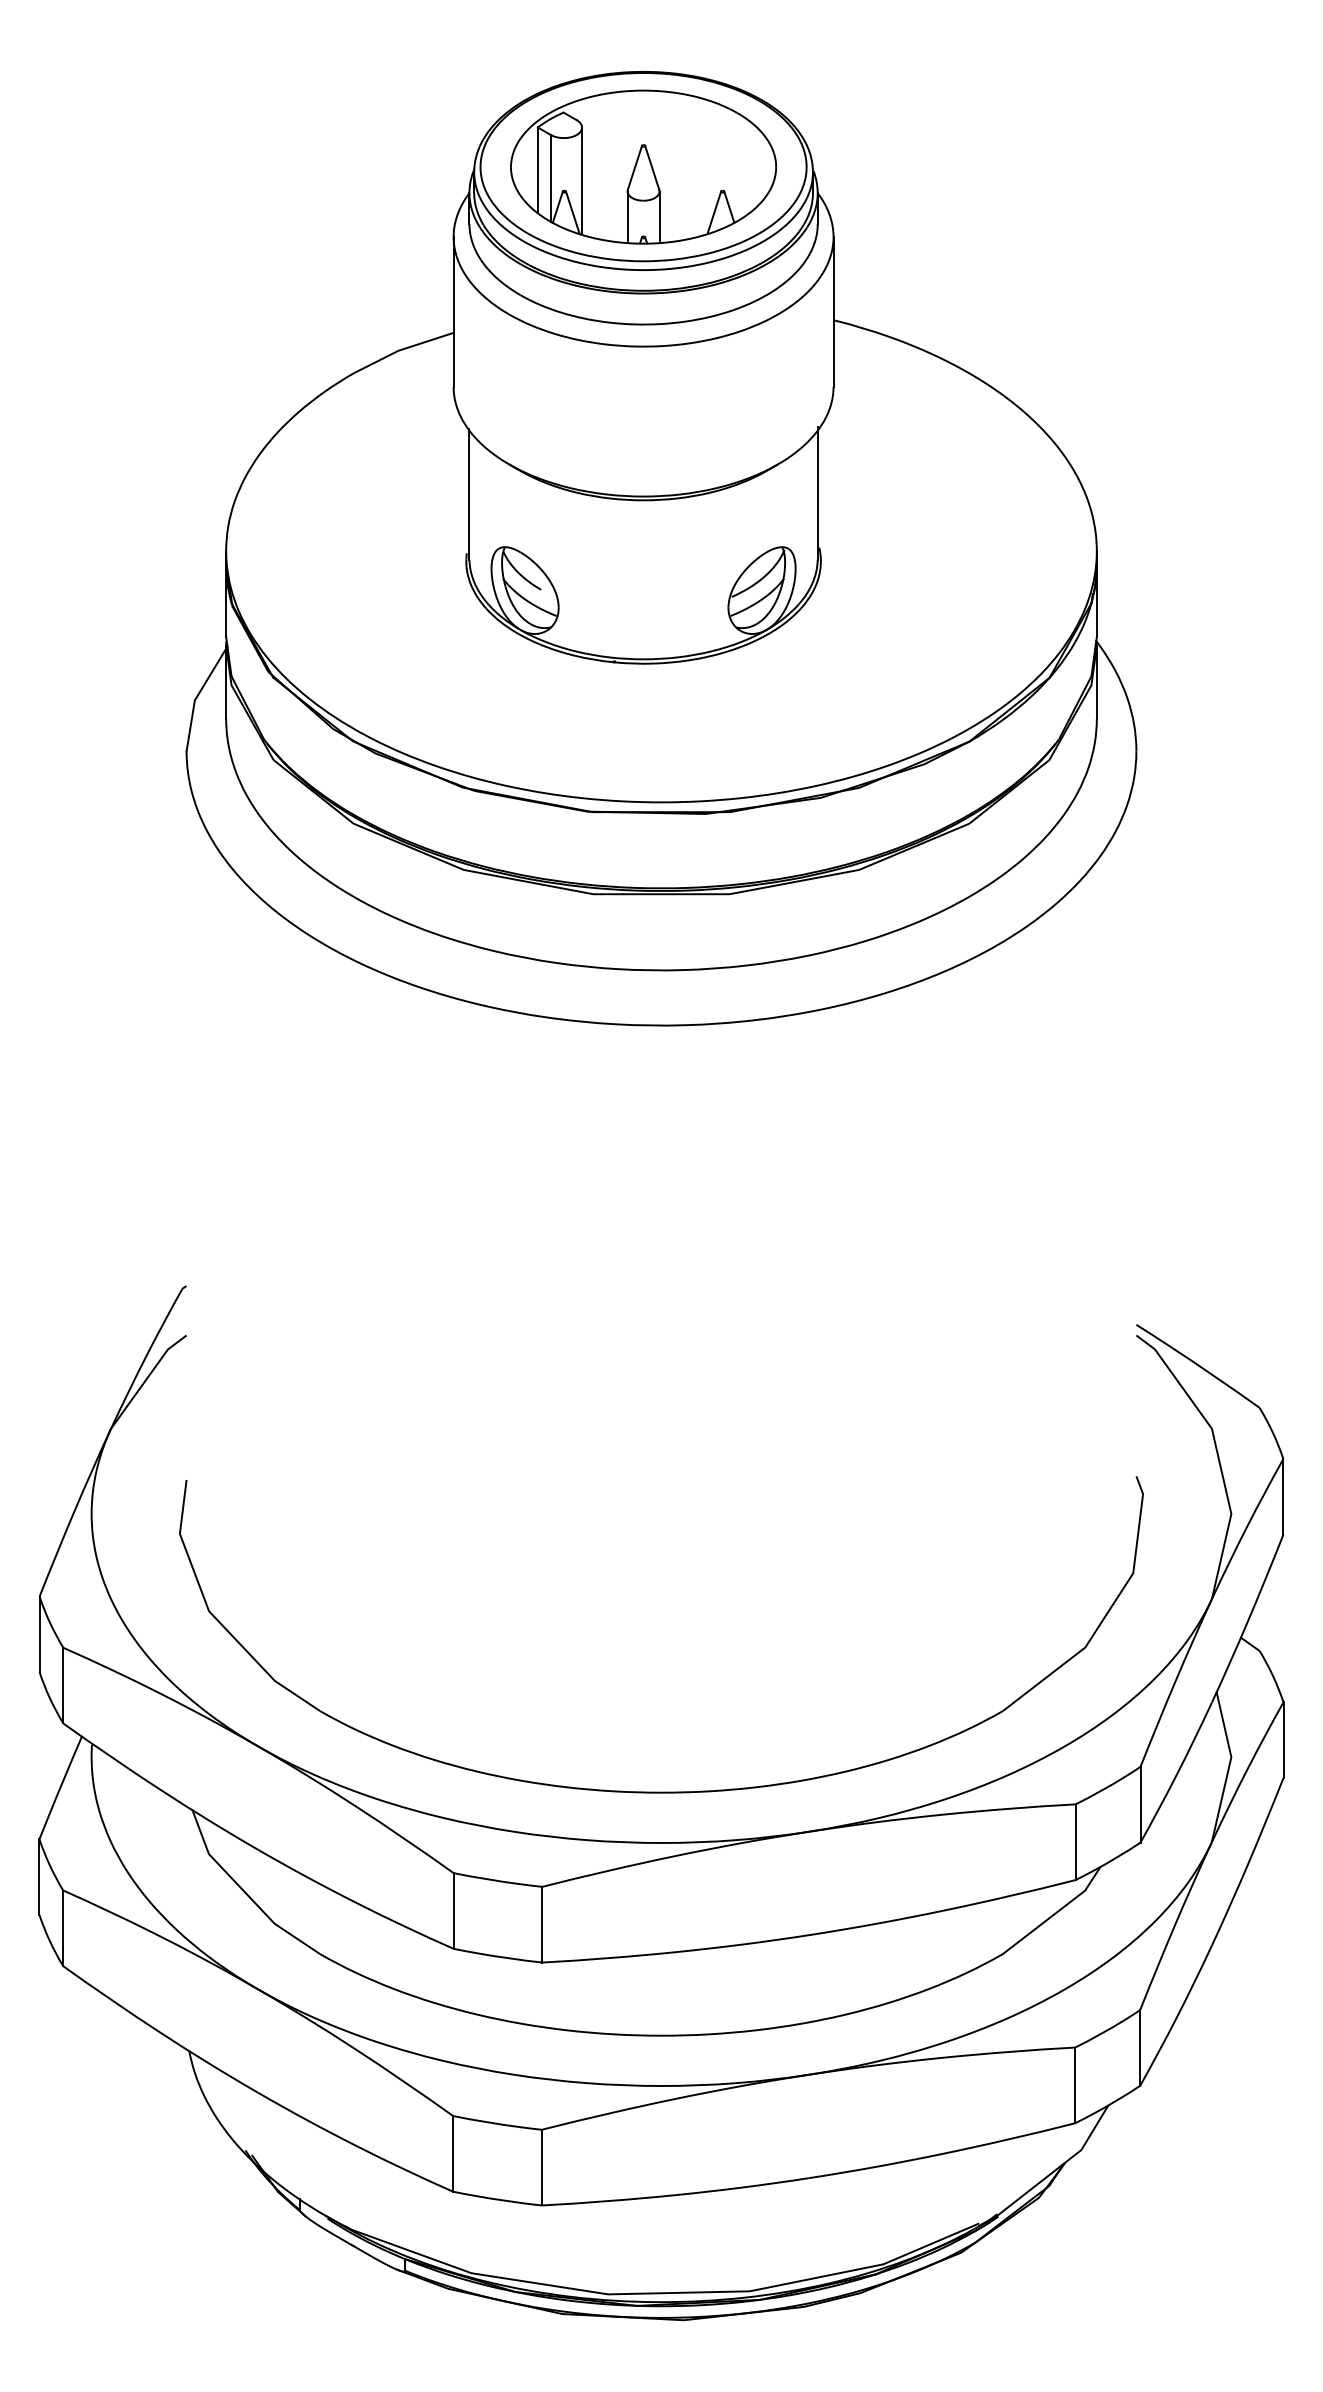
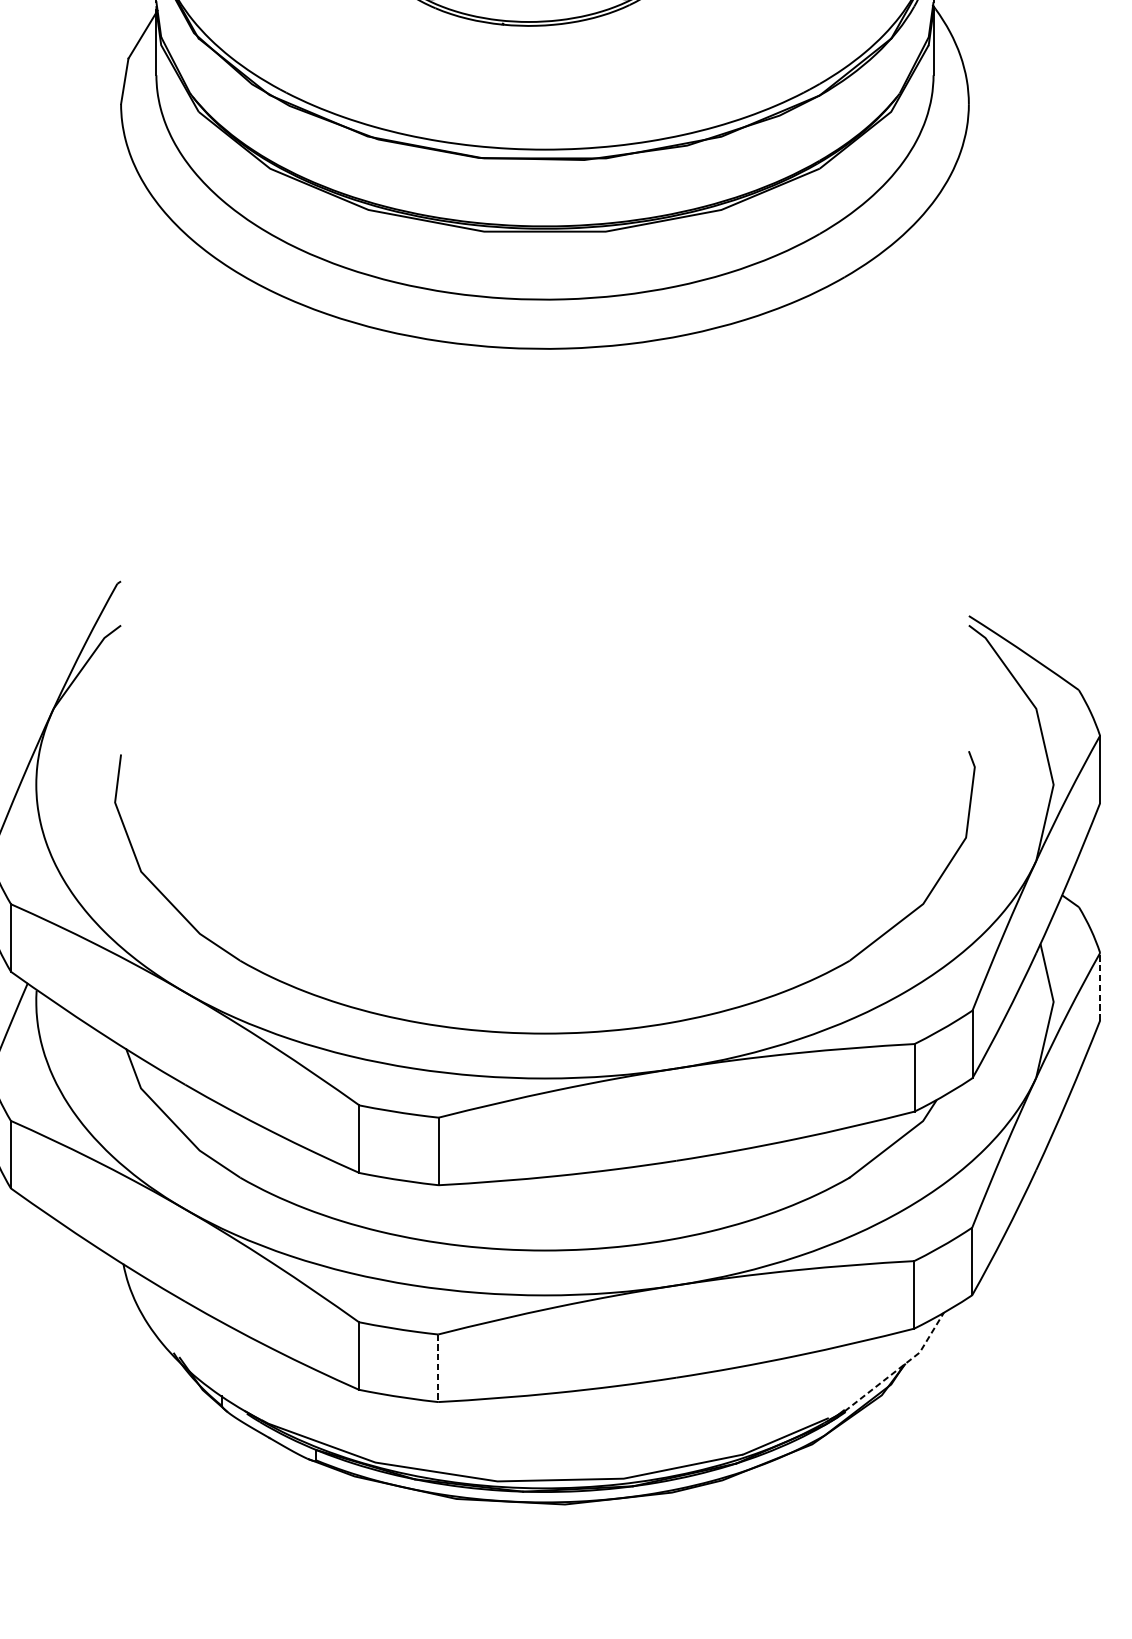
line: (1283, 1740) -> (1100, 987), solid -> dashed
line: (1060, 2166) -> (901, 1367), solid -> dashed
line: (541, 2167) -> (437, 1368), solid -> dashed

